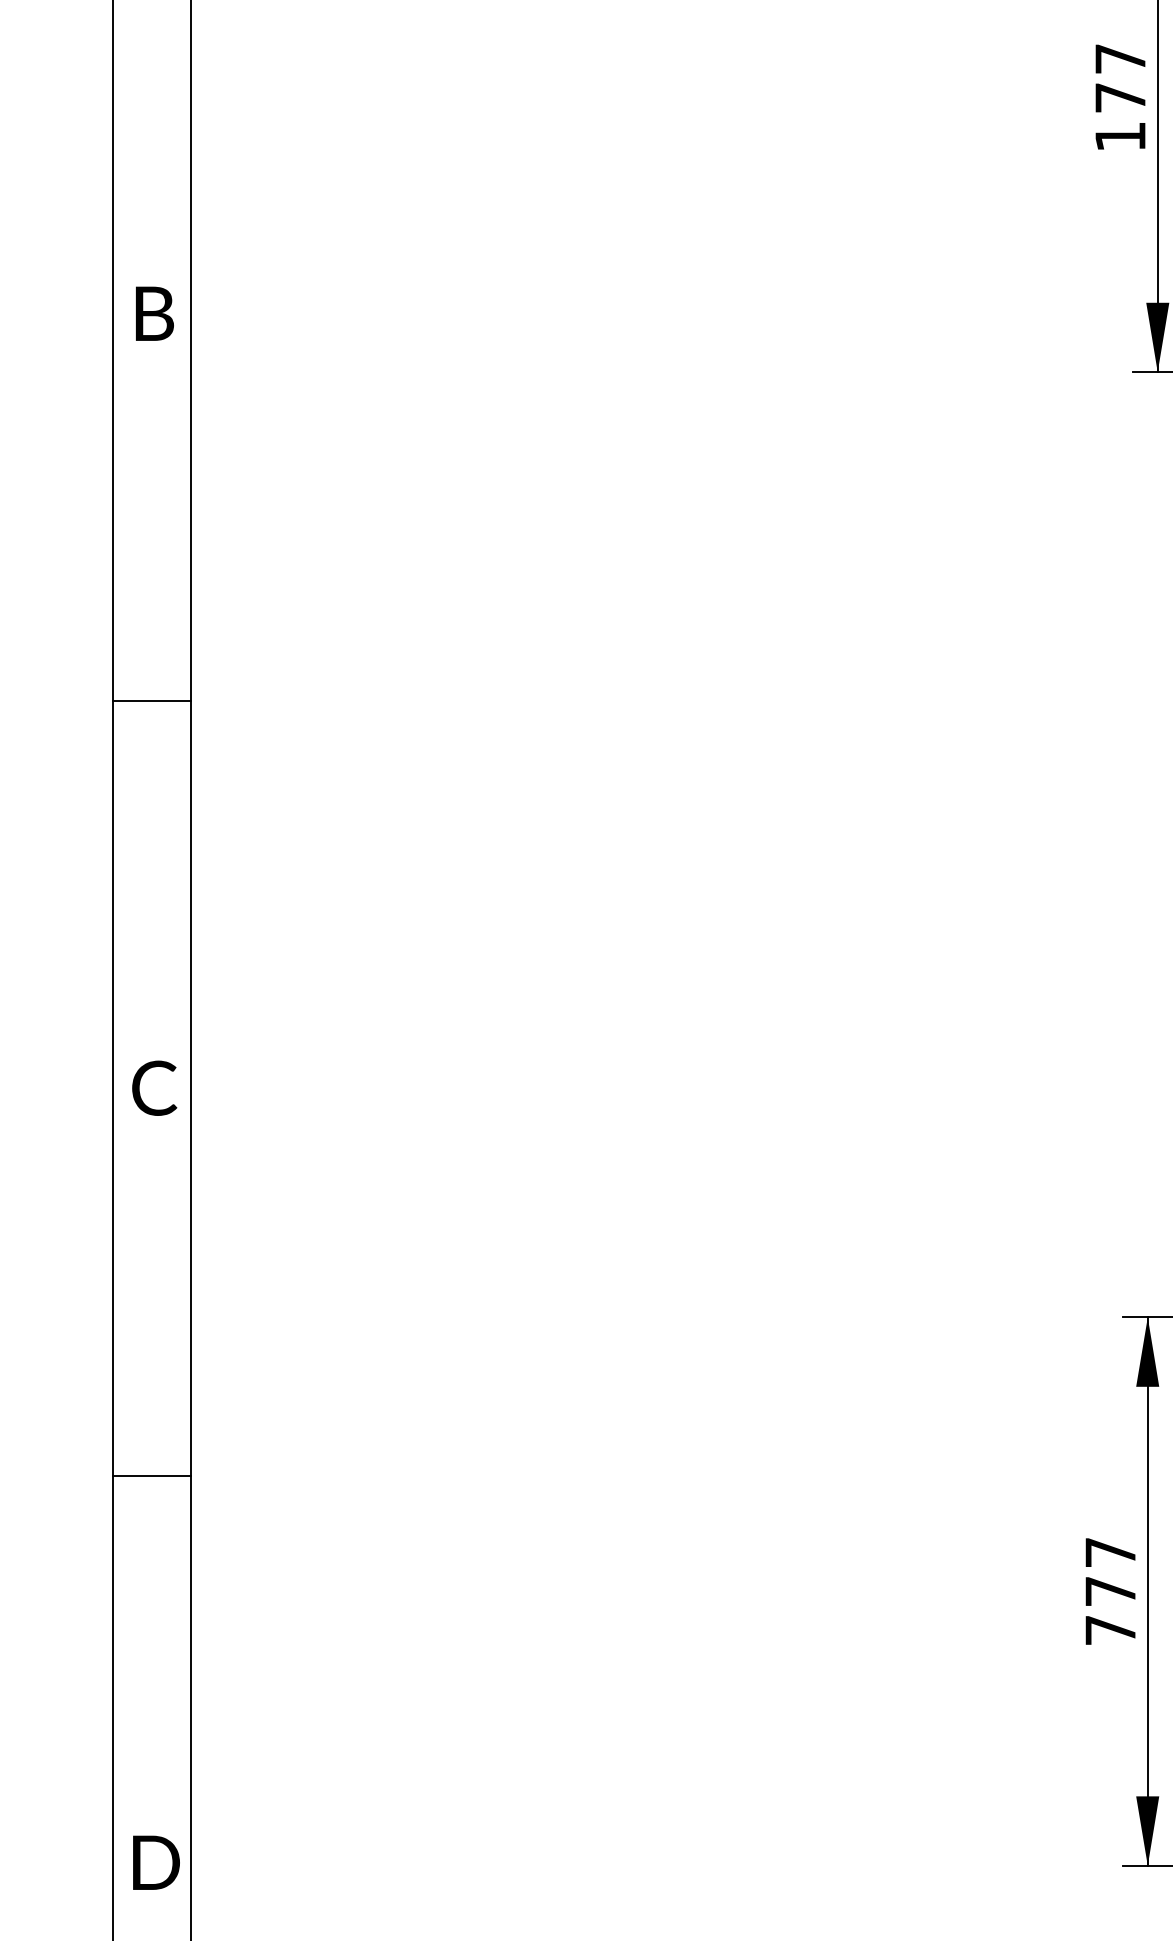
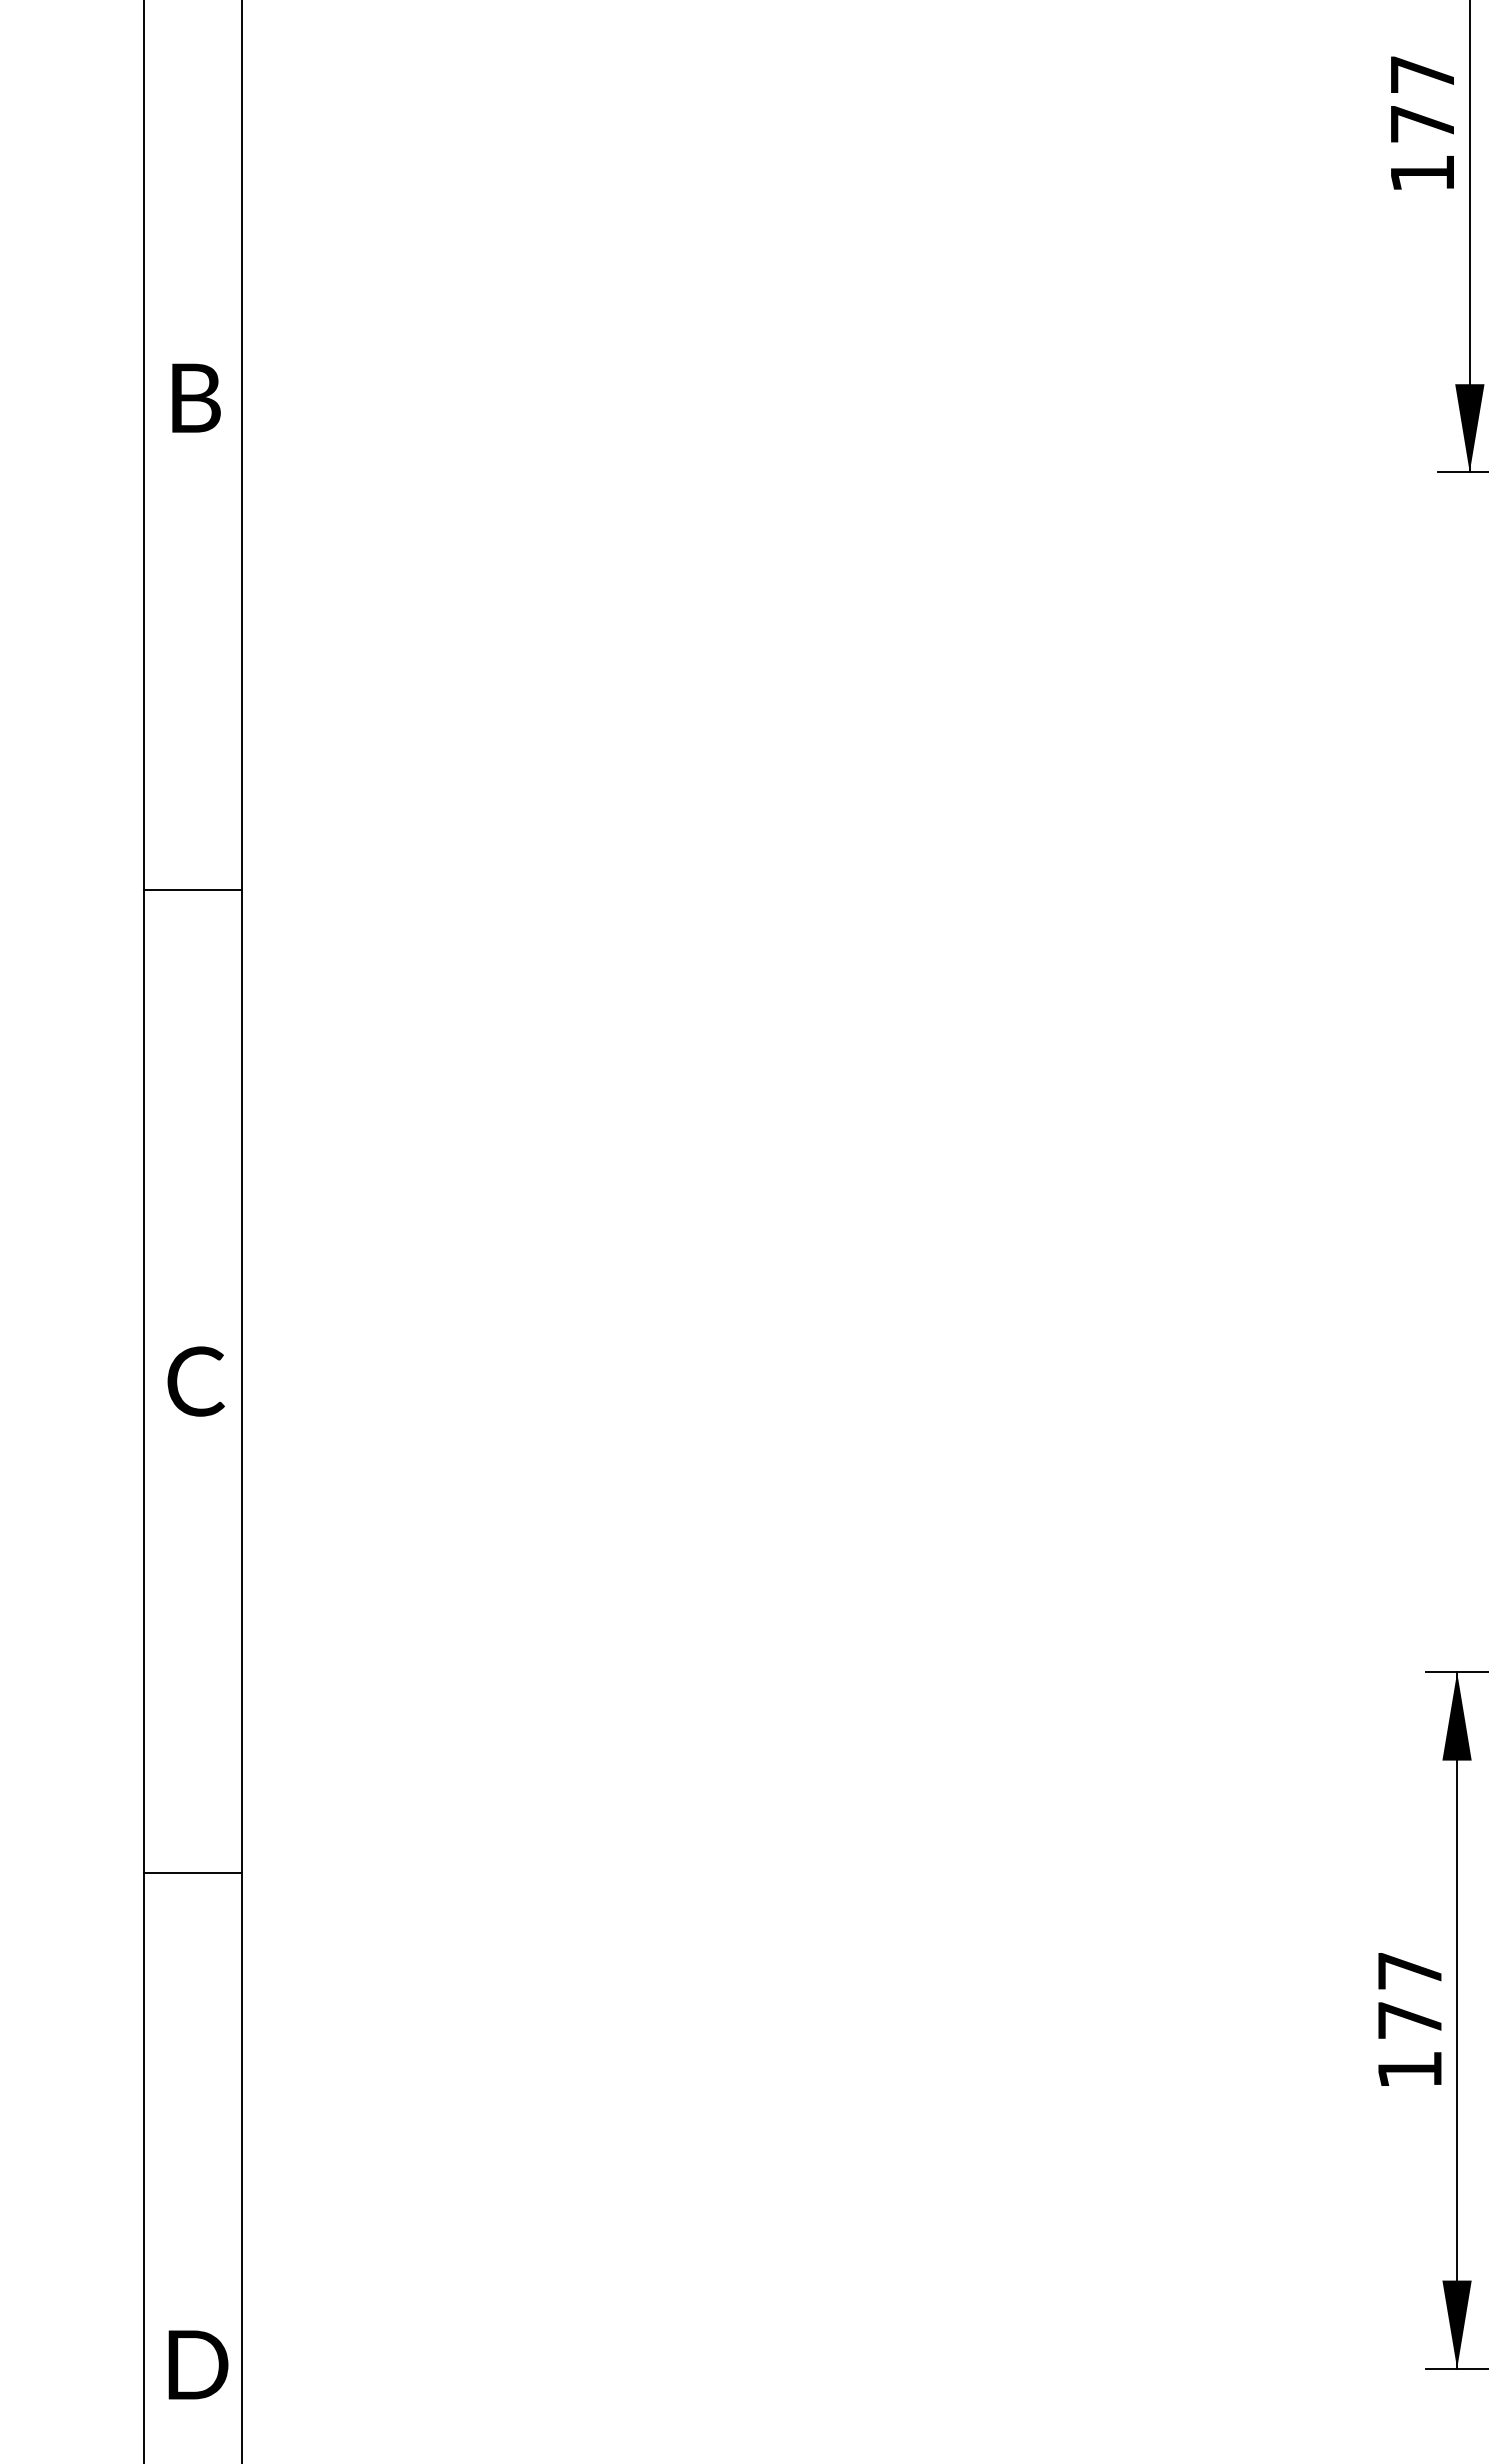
text: (1110, 1630) -> (1409, 2069), 777 -> 177

